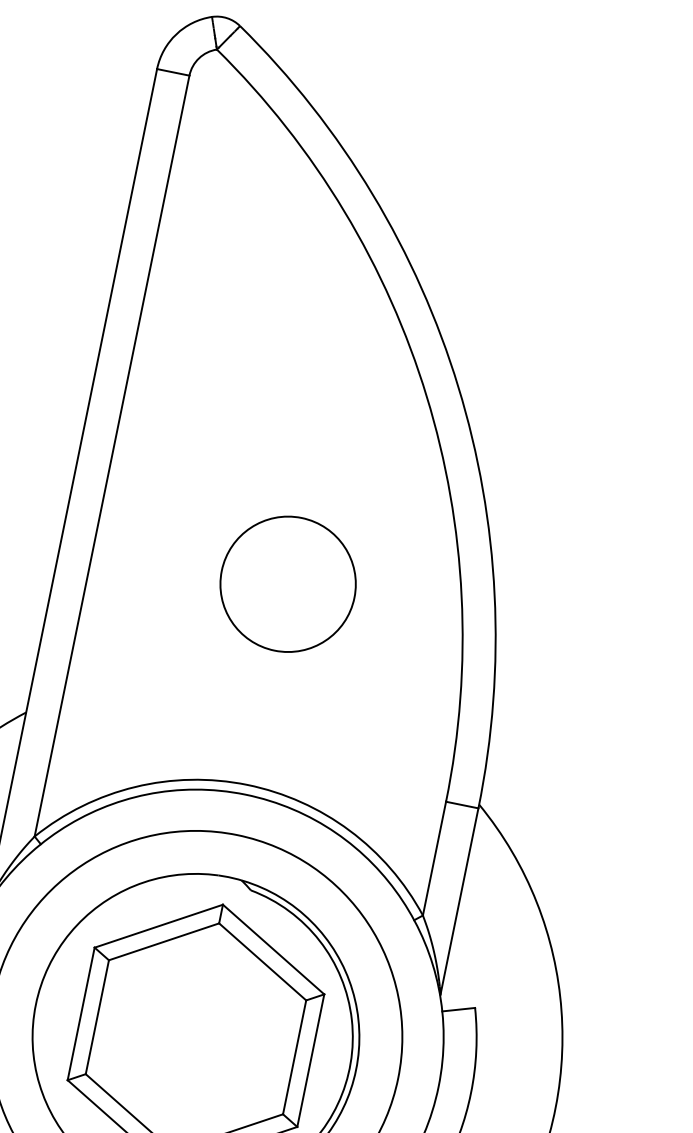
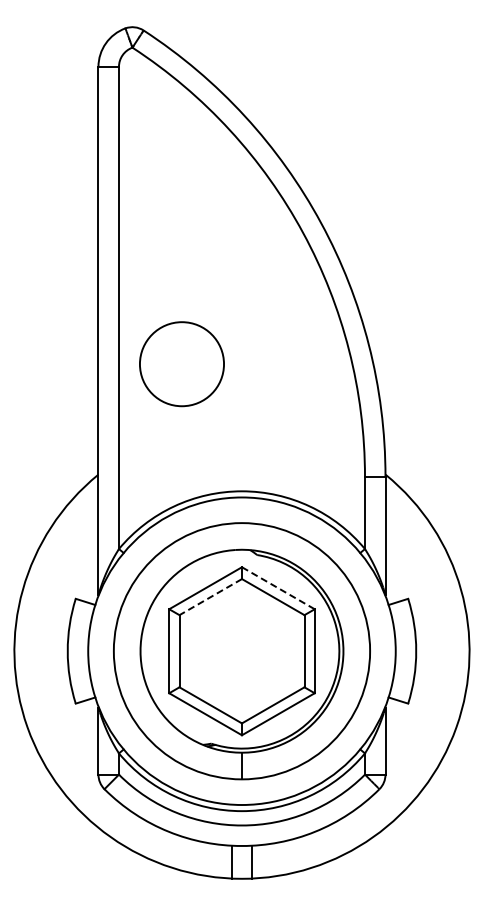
circle: (287, 584) -> (181, 364), moved
line: (163, 942) -> (210, 597), solid -> dashed
line: (272, 949) -> (277, 588), solid -> dashed

